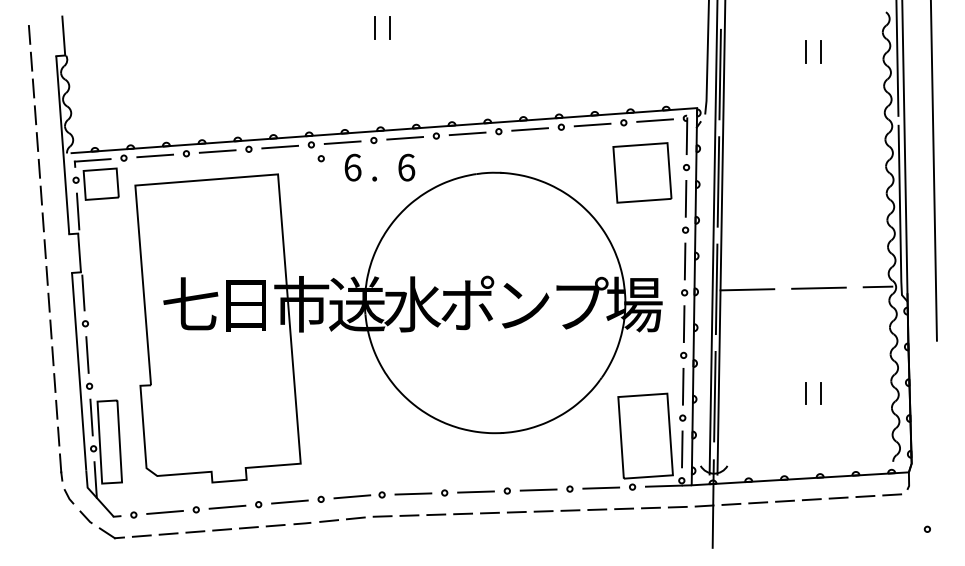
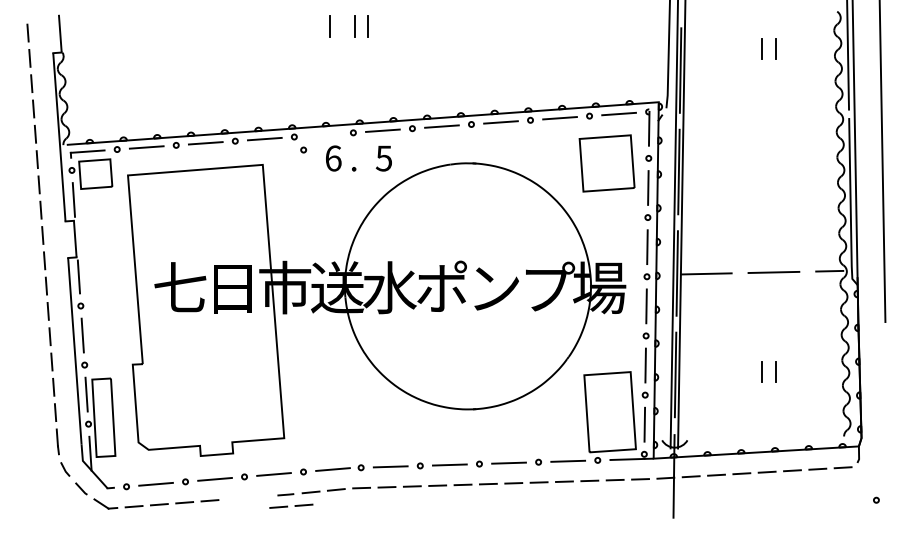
line: (348, 27) -> (329, 26), added
line: (342, 142) -> (323, 134), removed
text: (406, 167) -> (384, 158), 6 -> 5
line: (265, 526) -> (294, 506), moved

